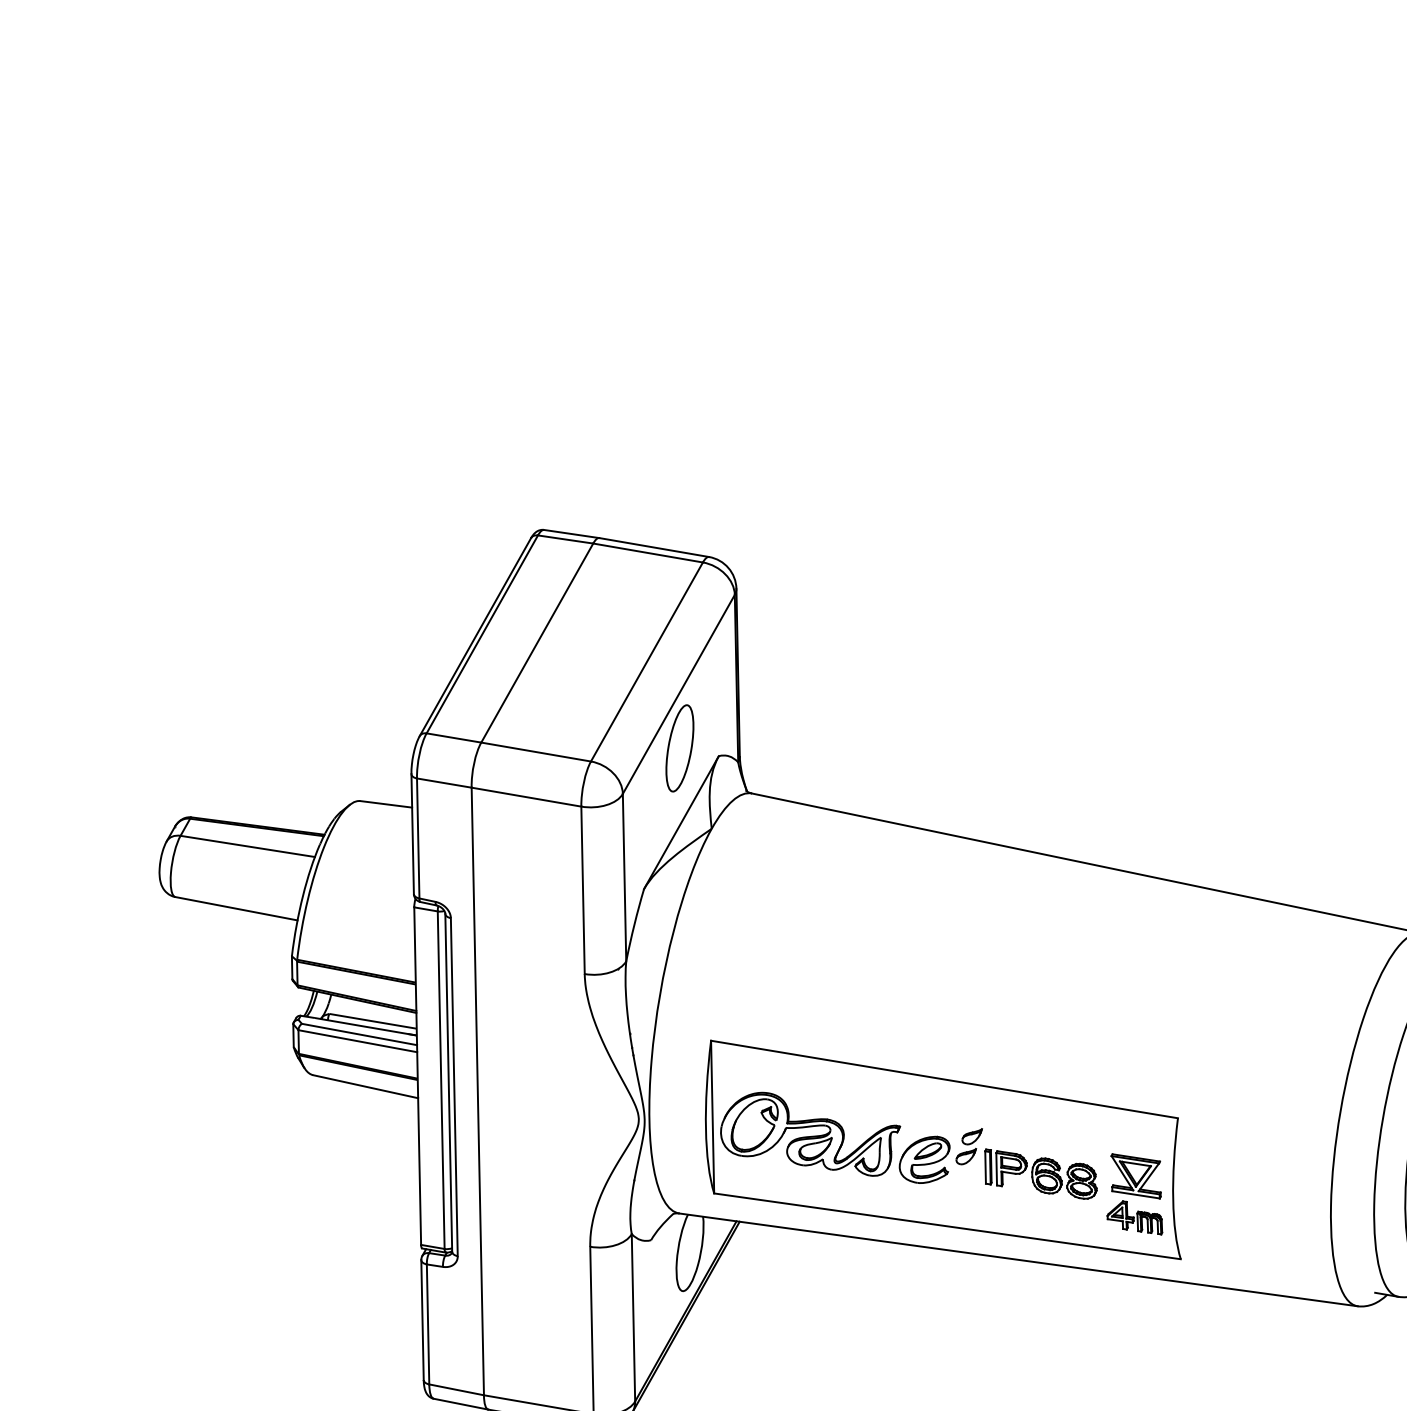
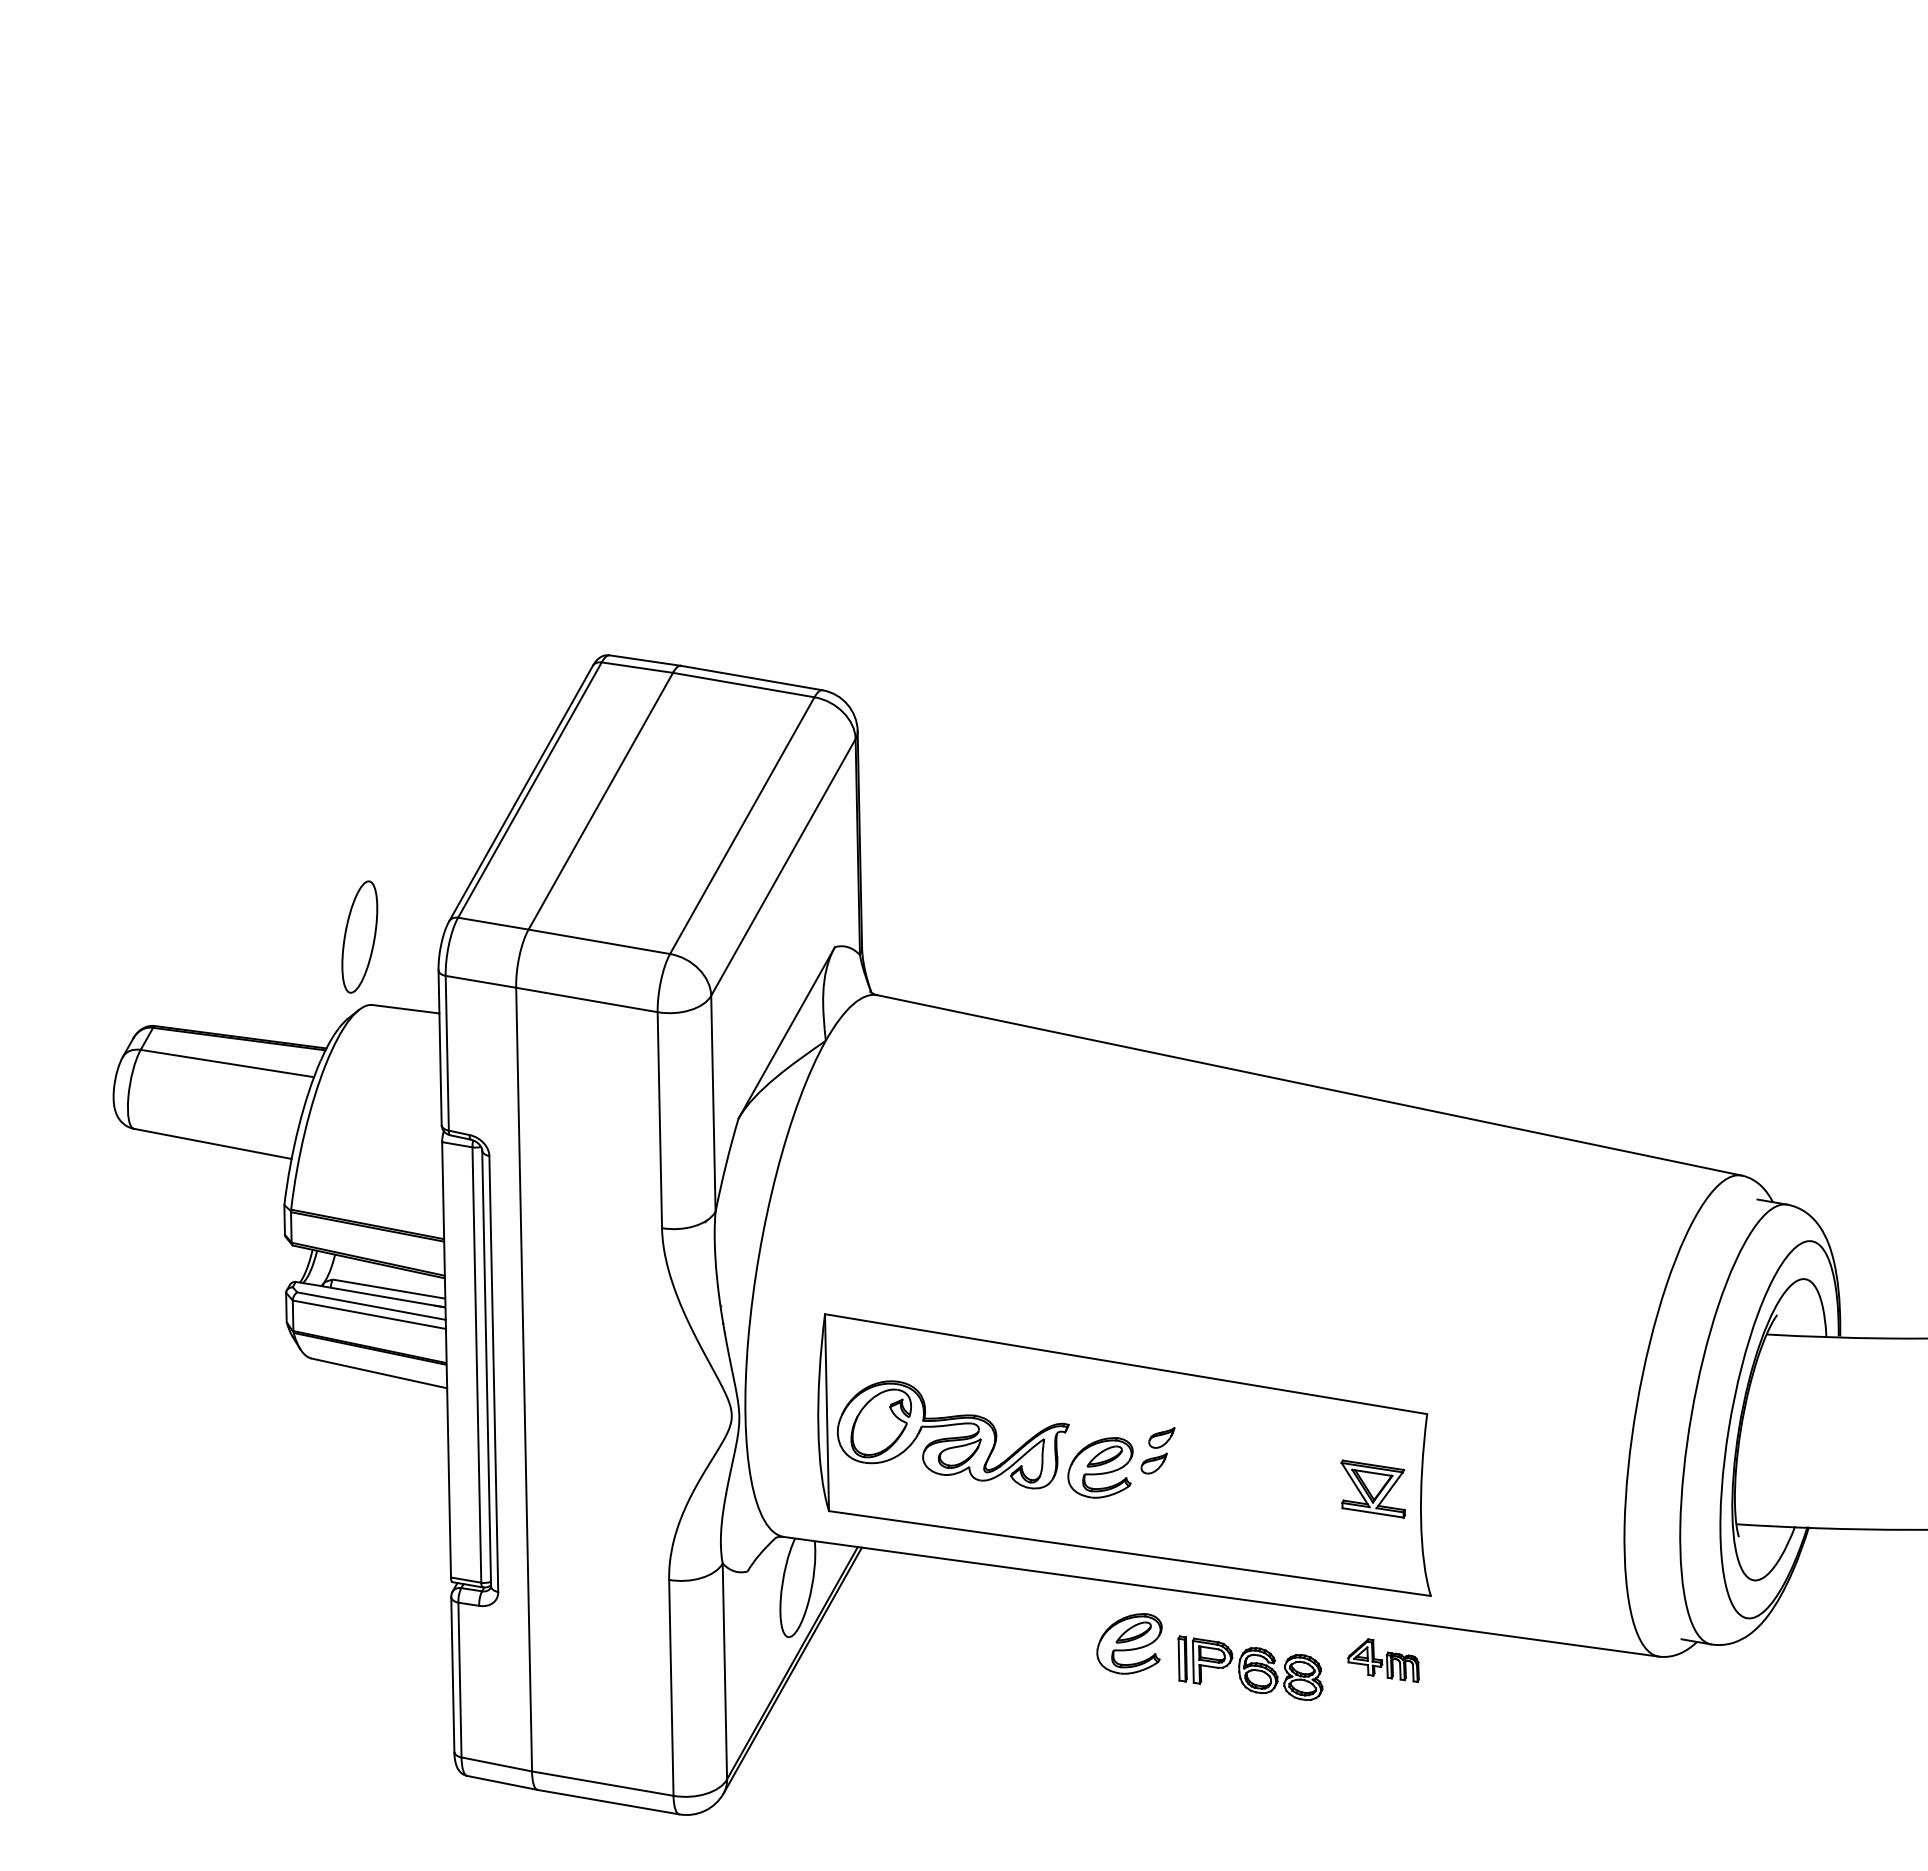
part: (679, 747) -> (359, 936), moved
part: (1040, 1173) -> (1250, 1667), moved
part: (1134, 1217) -> (1383, 1660), moved
part: (947, 1296) -> (1129, 1643), added

